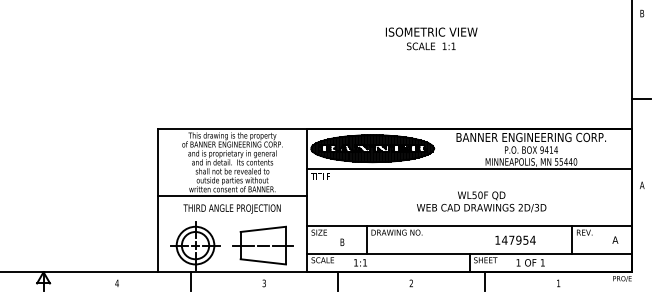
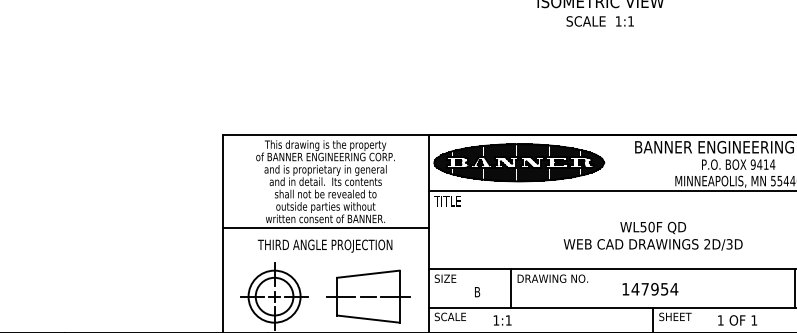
text: (481, 201) -> (653, 235), moved
text: (515, 239) -> (650, 288), moved

